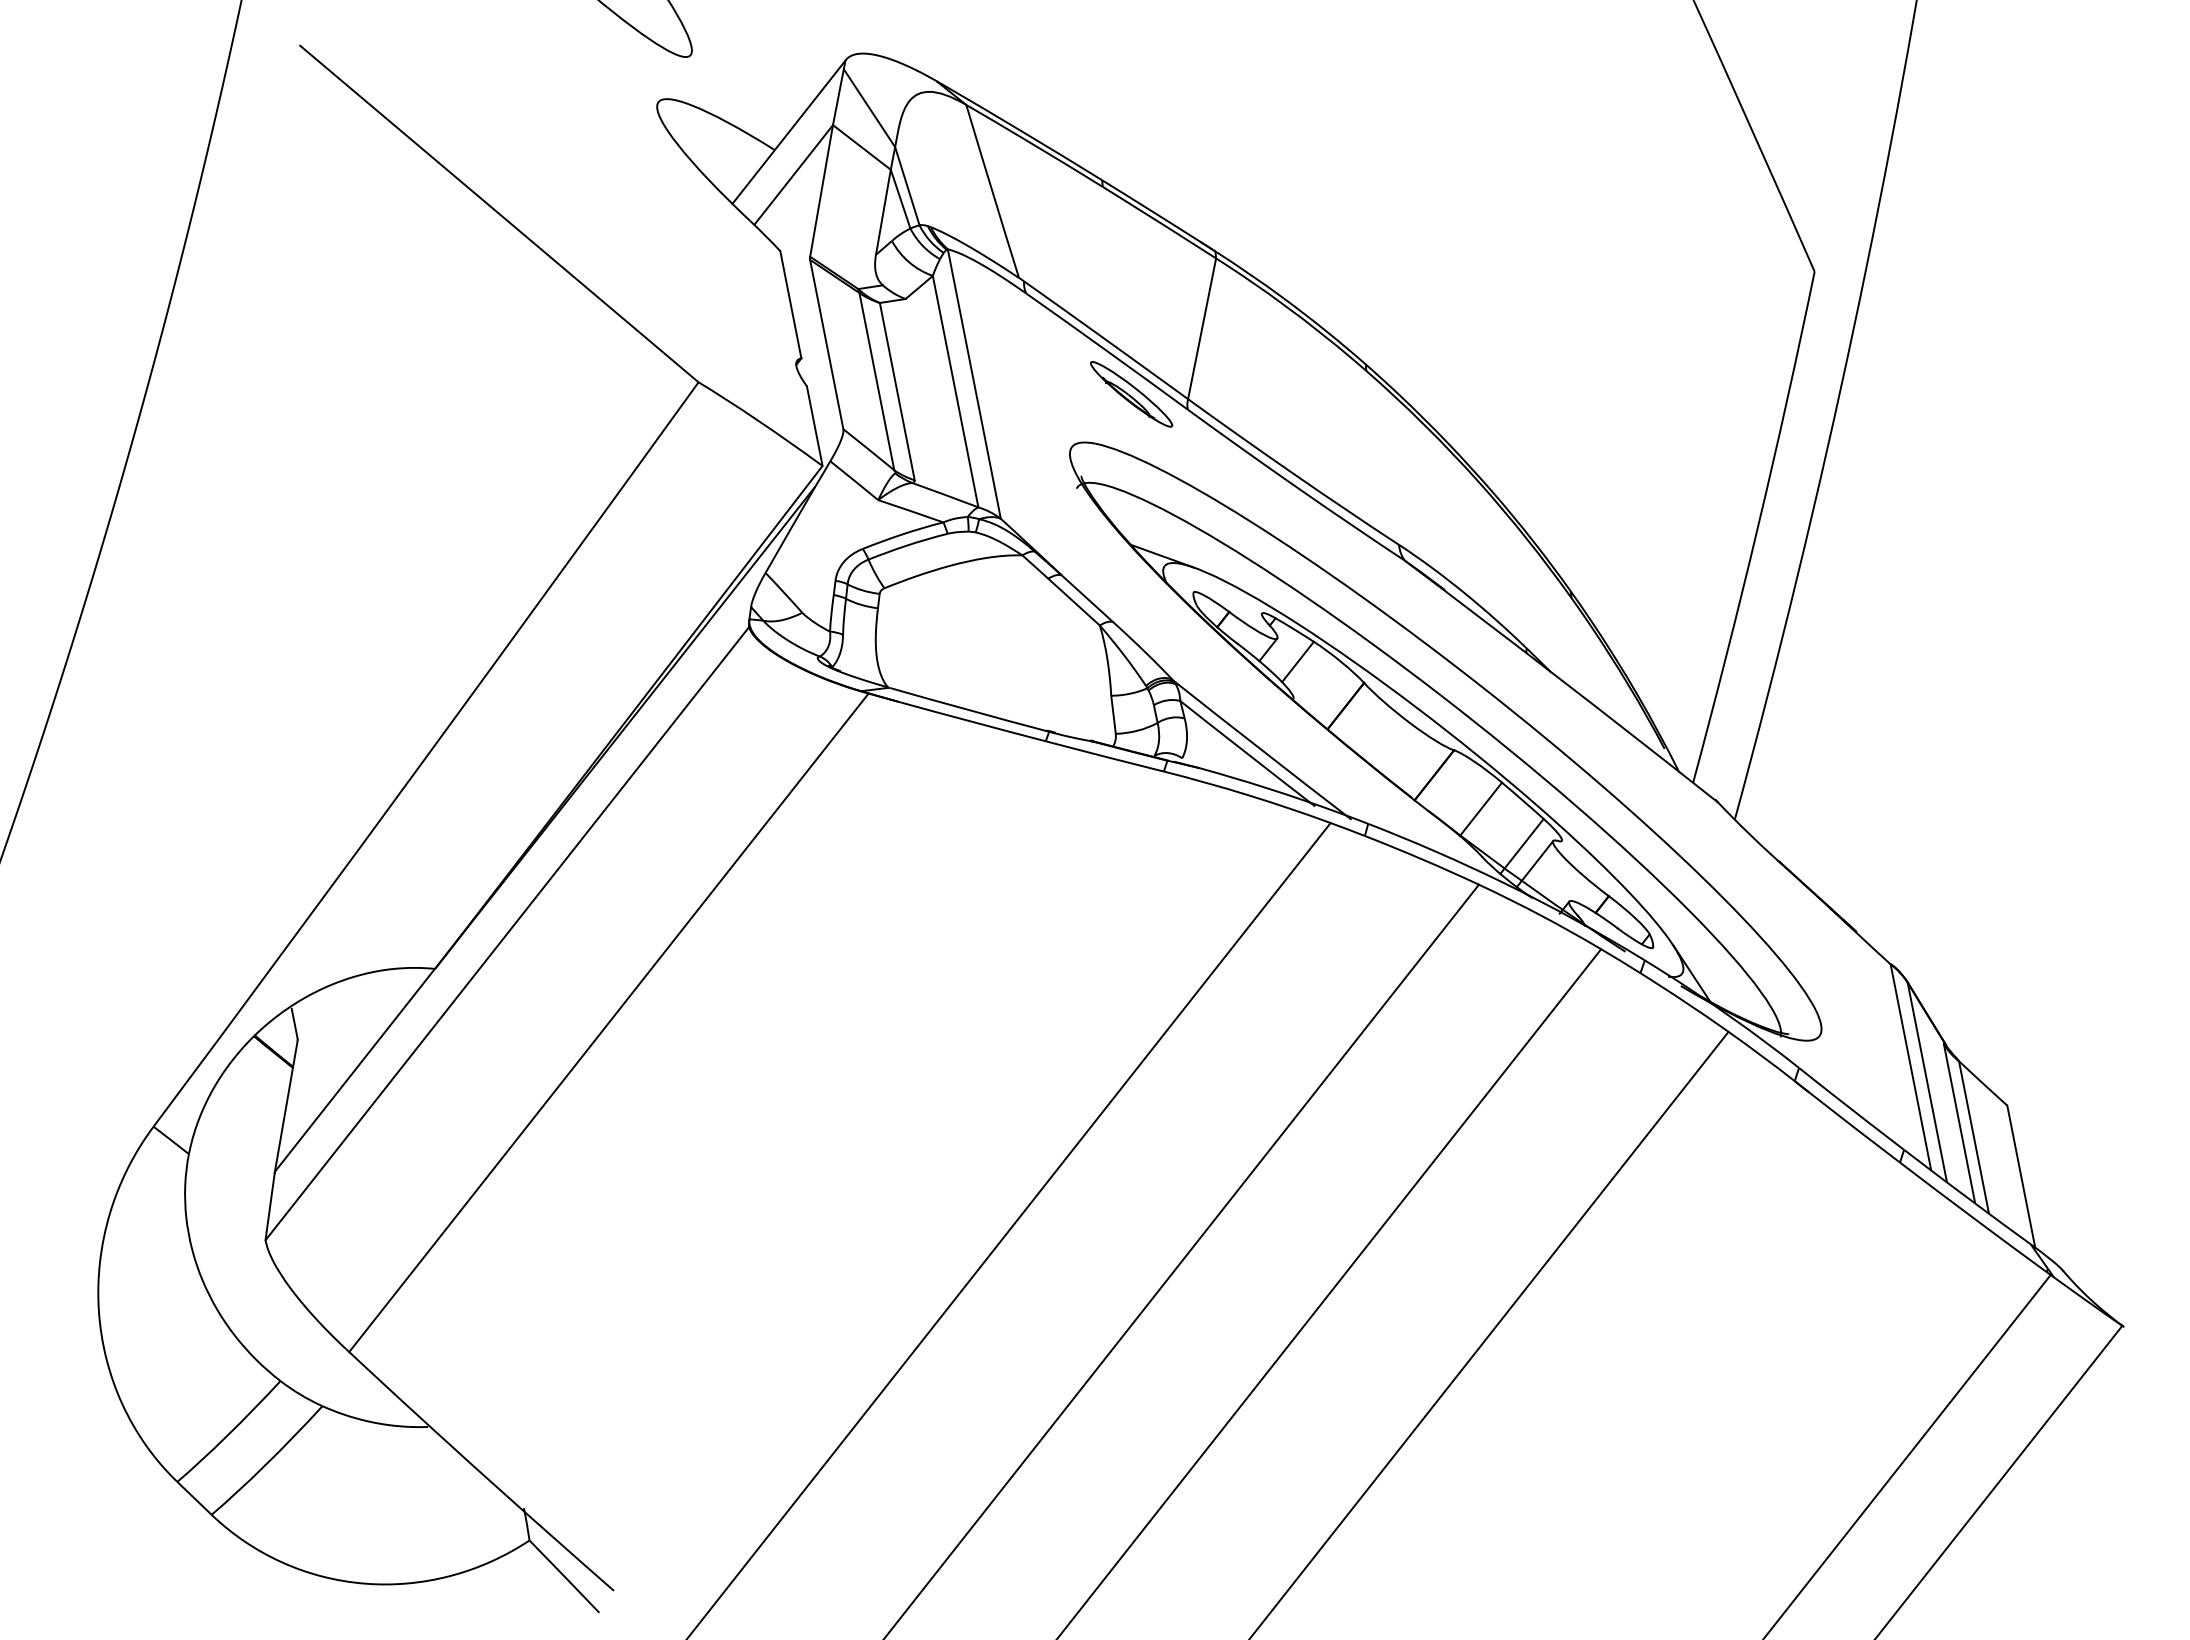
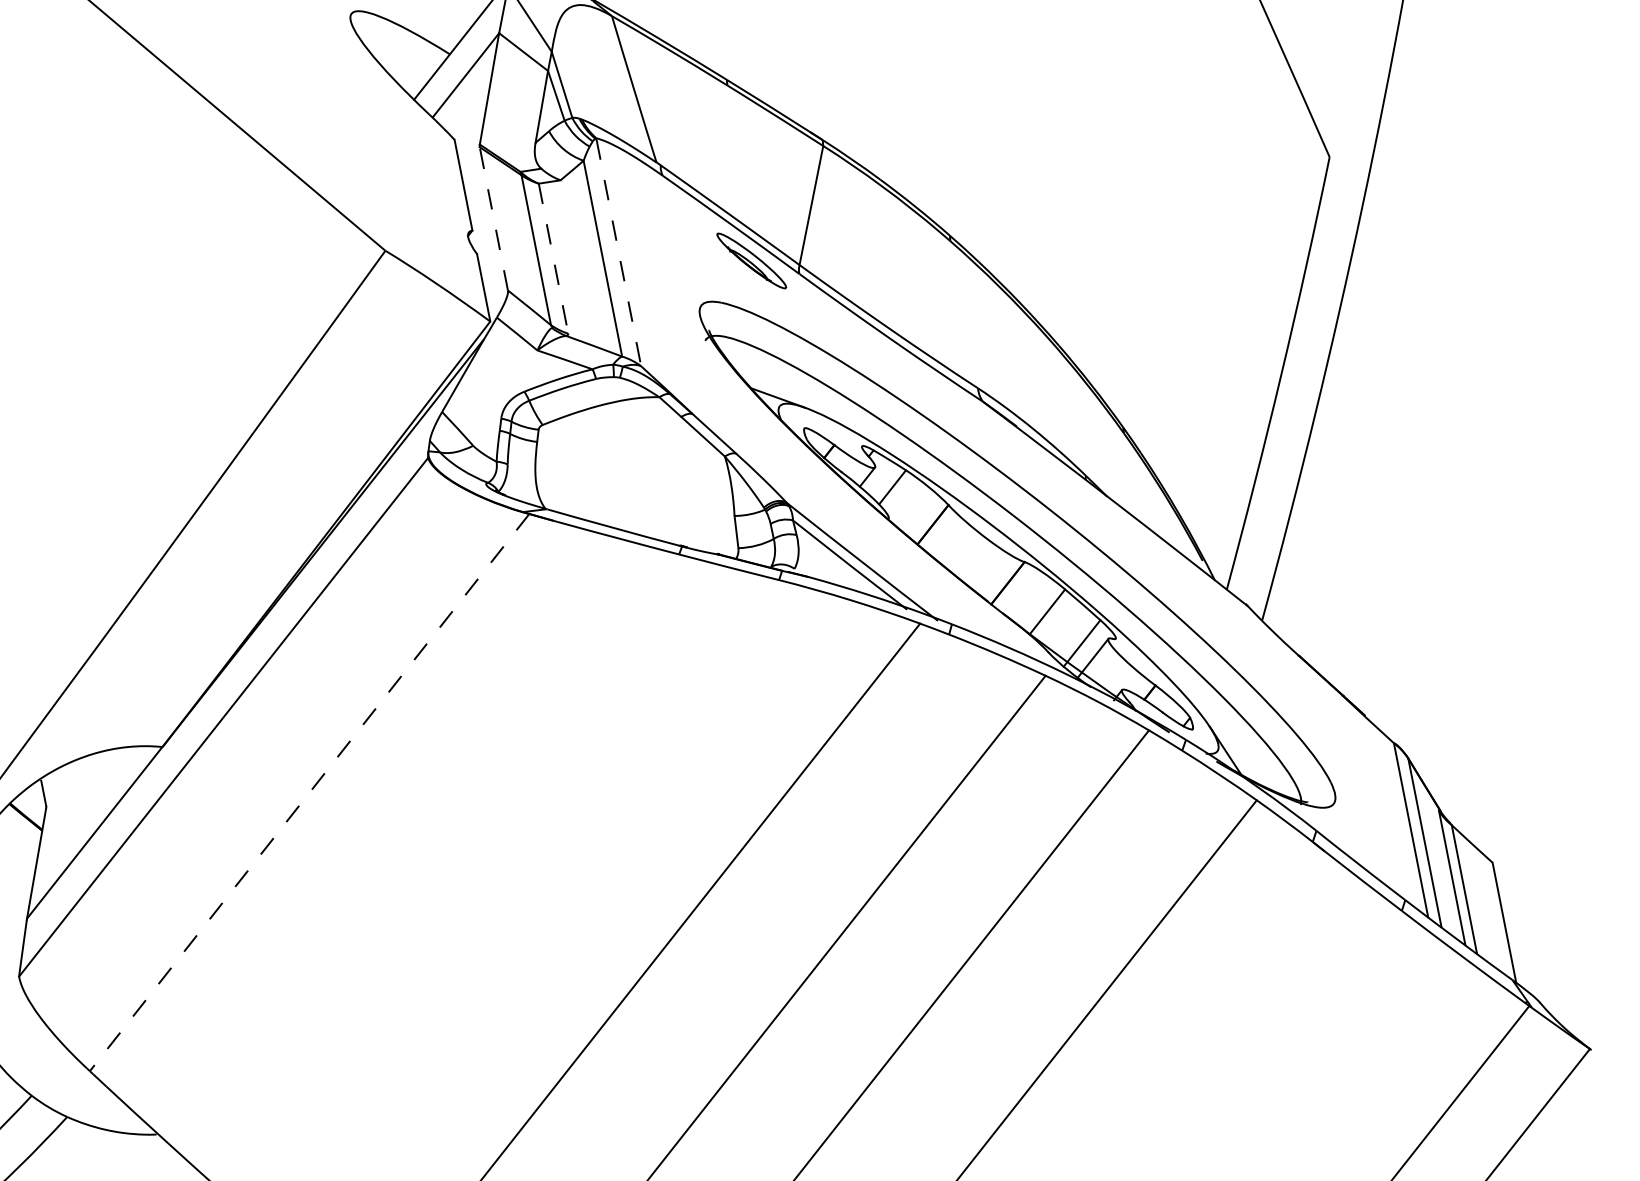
line: (826, 344) -> (493, 218), solid -> dashed
line: (974, 384) -> (618, 252), solid -> dashed
line: (897, 392) -> (553, 259), solid -> dashed
line: (608, 1023) -> (309, 793), solid -> dashed

